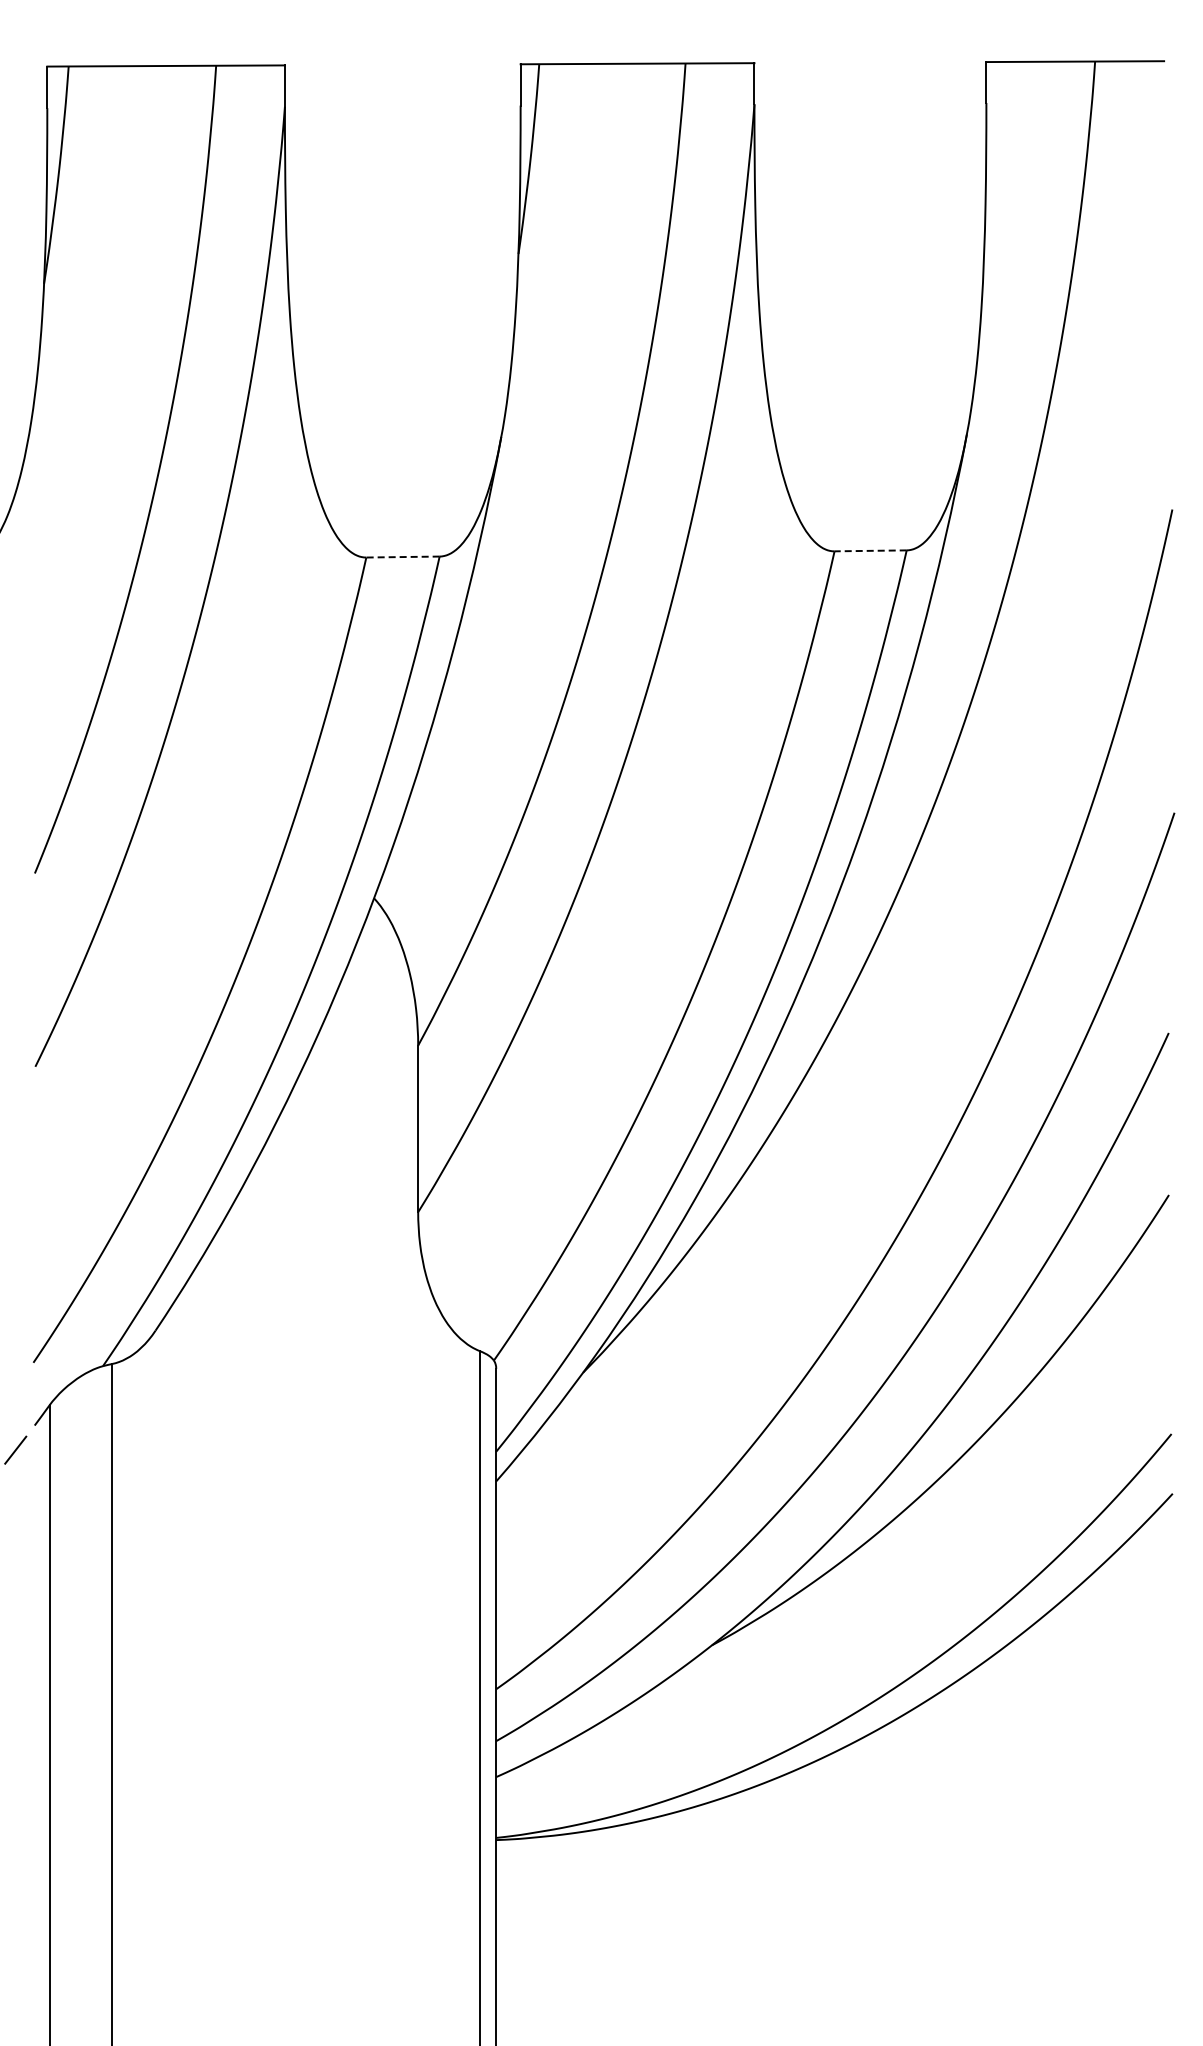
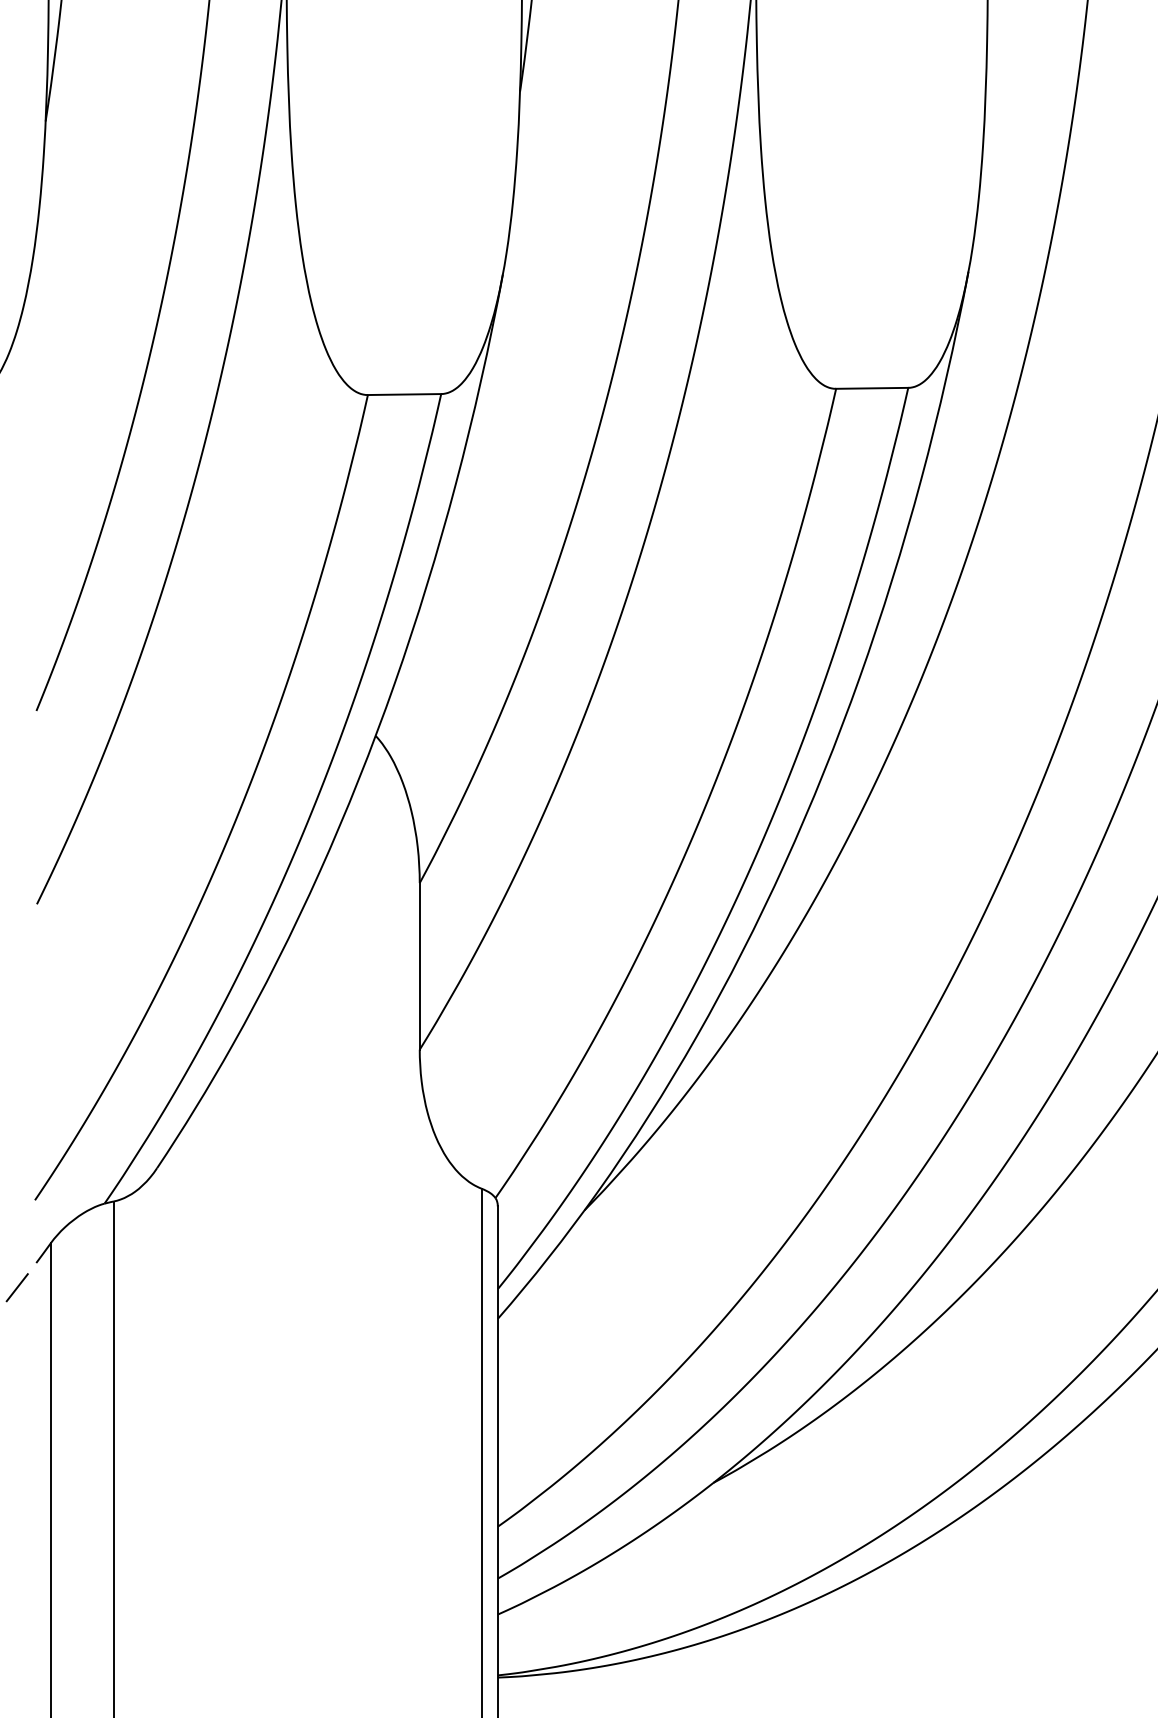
line: (870, 550) -> (872, 387), dashed -> solid
line: (403, 557) -> (405, 394), dashed -> solid

